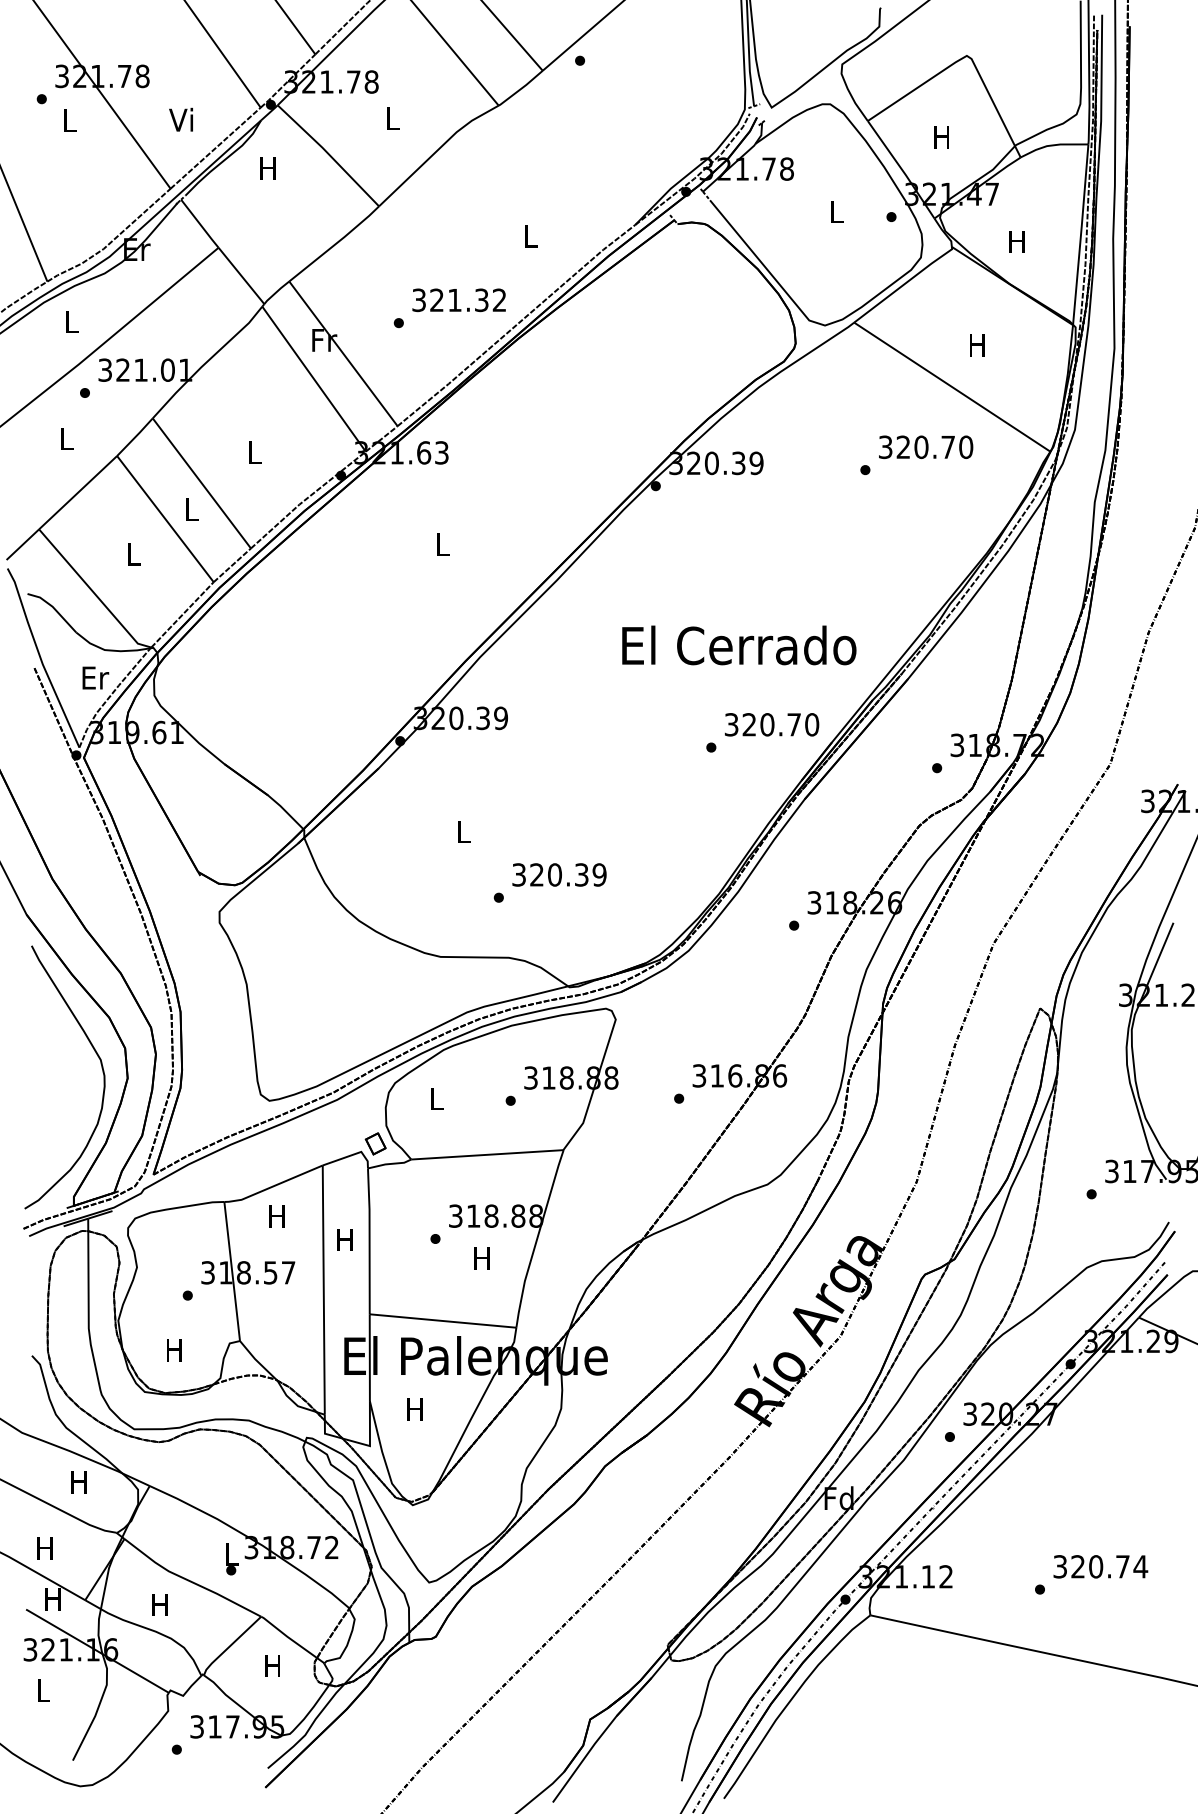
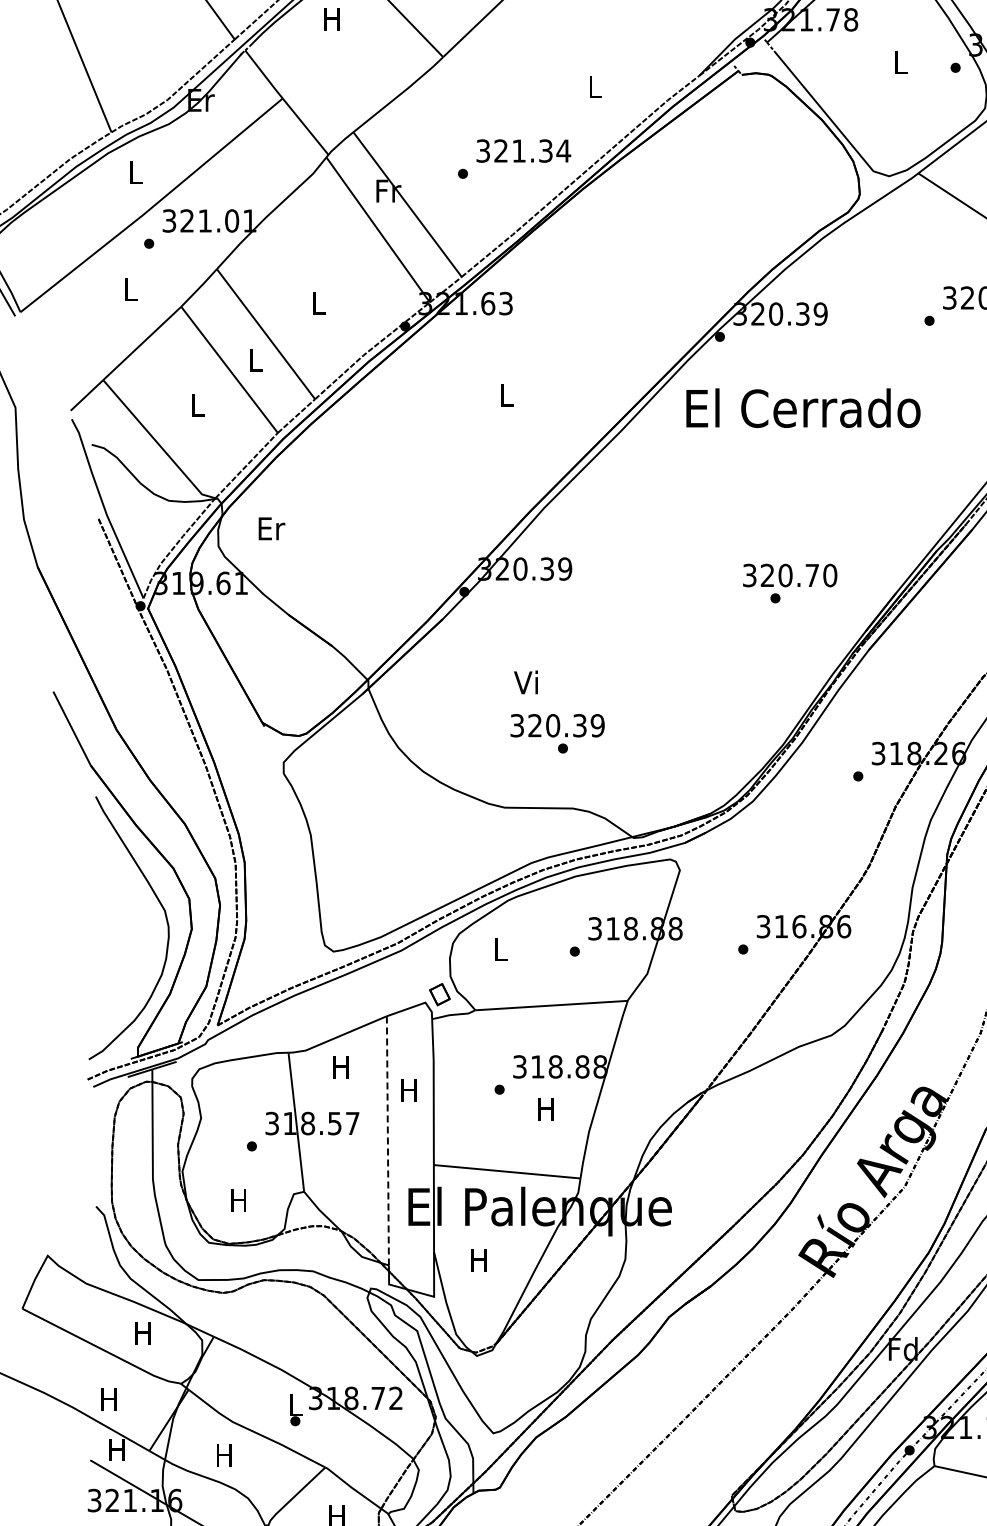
text: (499, 299) -> (563, 150), 321.32 -> 321.34
text: (739, 645) -> (803, 408), moved
text: (95, 677) -> (271, 528), moved
text: (772, 724) -> (790, 575), moved
text: (461, 831) -> (525, 682), L -> Vi
text: (559, 874) -> (557, 725), moved
line: (323, 1290) -> (387, 1141), solid -> dashed

